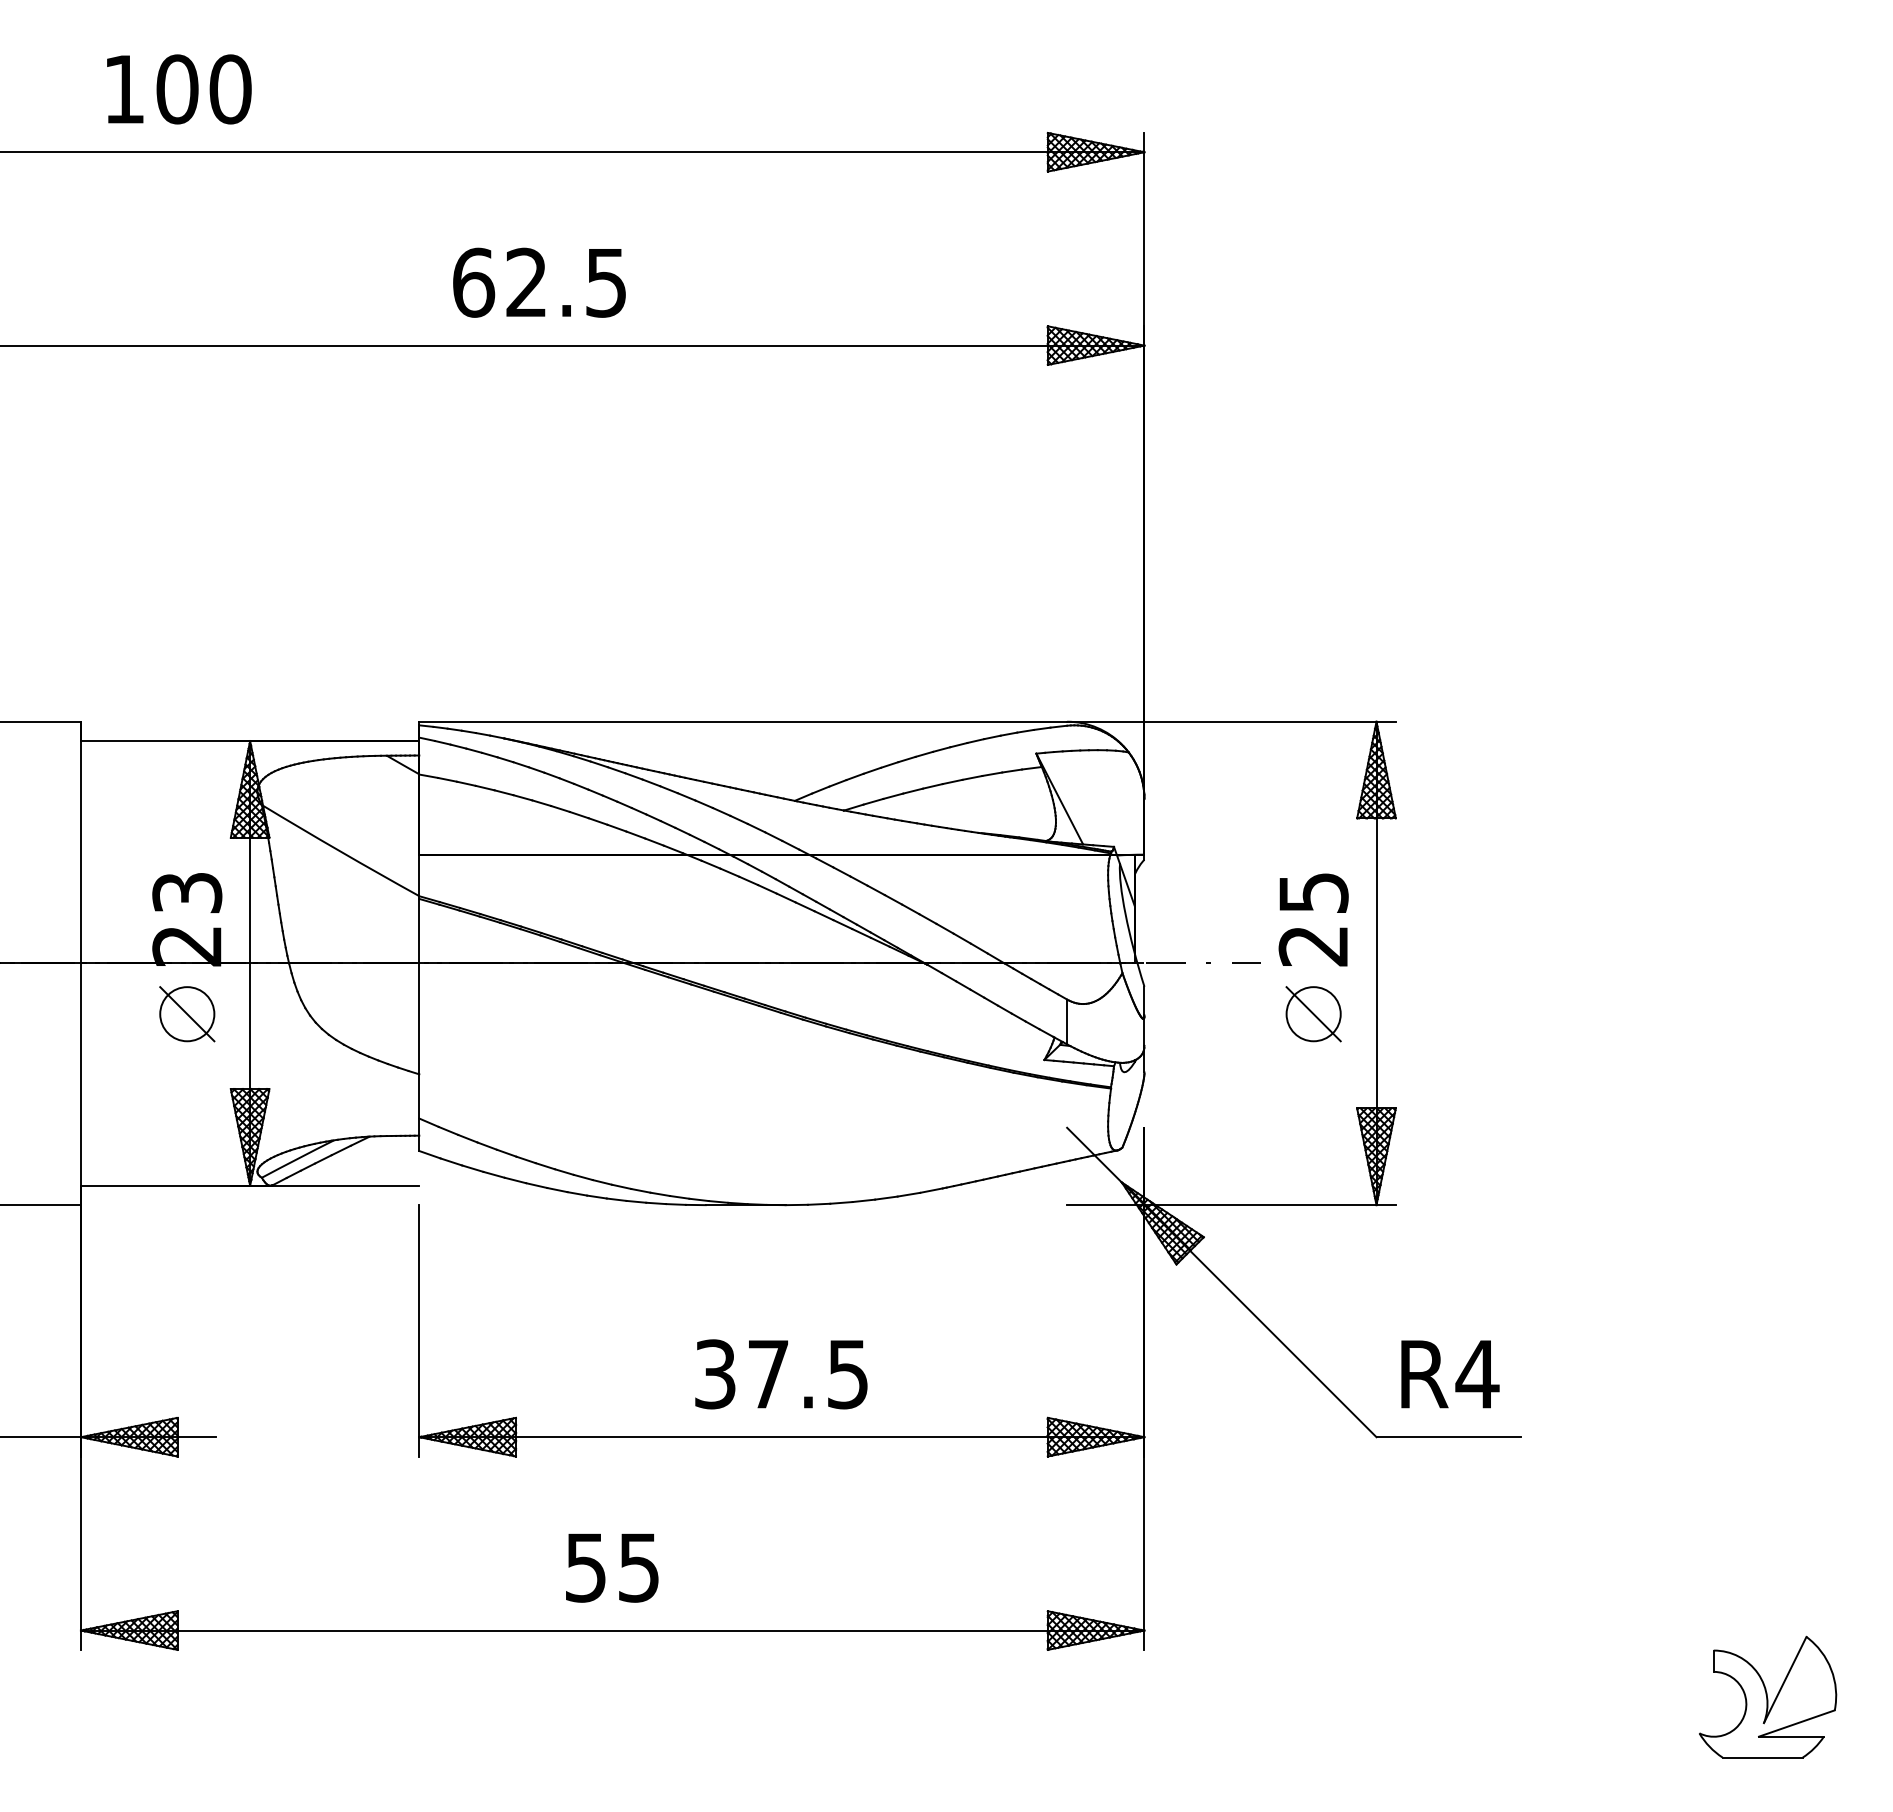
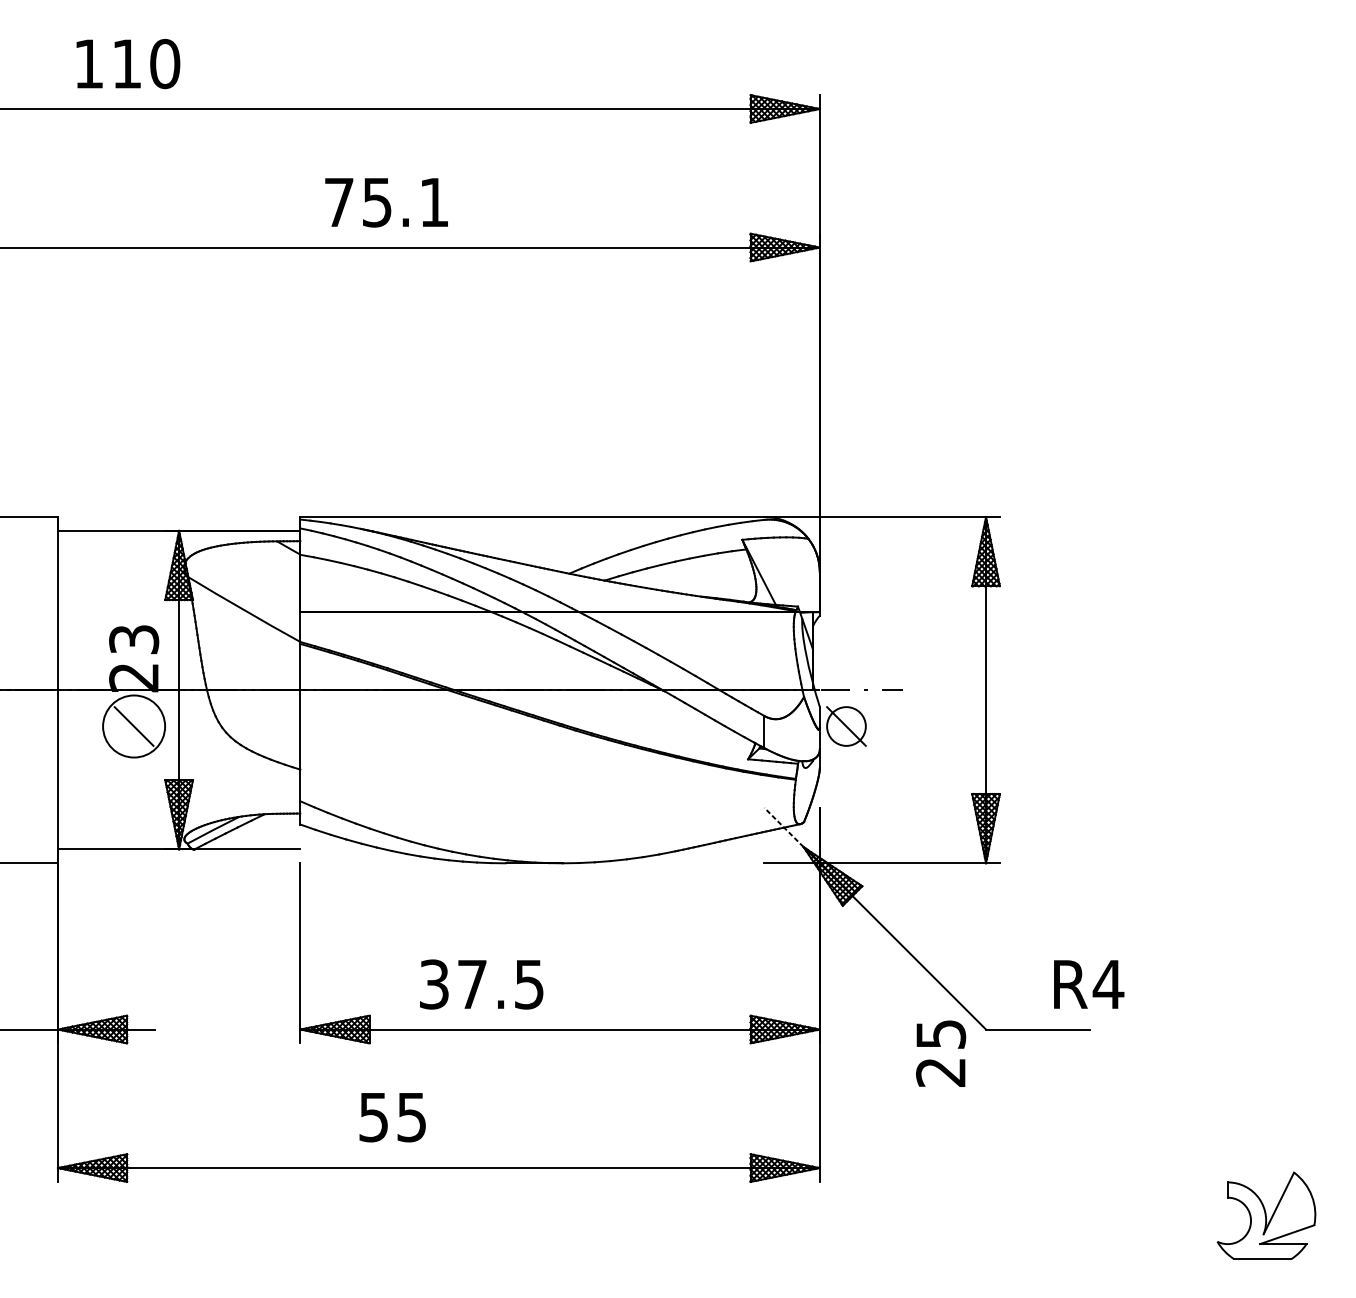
text: (177, 89) -> (127, 64), 100 -> 110
text: (539, 282) -> (386, 202), 62.5 -> 75.1
text: (1313, 919) -> (940, 1053), moved
circle: (187, 1014) -> (134, 726), size x1.6
part: (1313, 1014) -> (846, 726), moved
line: (1094, 1155) -> (784, 827), solid -> dashed
text: (781, 1374) -> (481, 984), moved
text: (1450, 1374) -> (1089, 984), moved
text: (612, 1567) -> (392, 1117), moved

